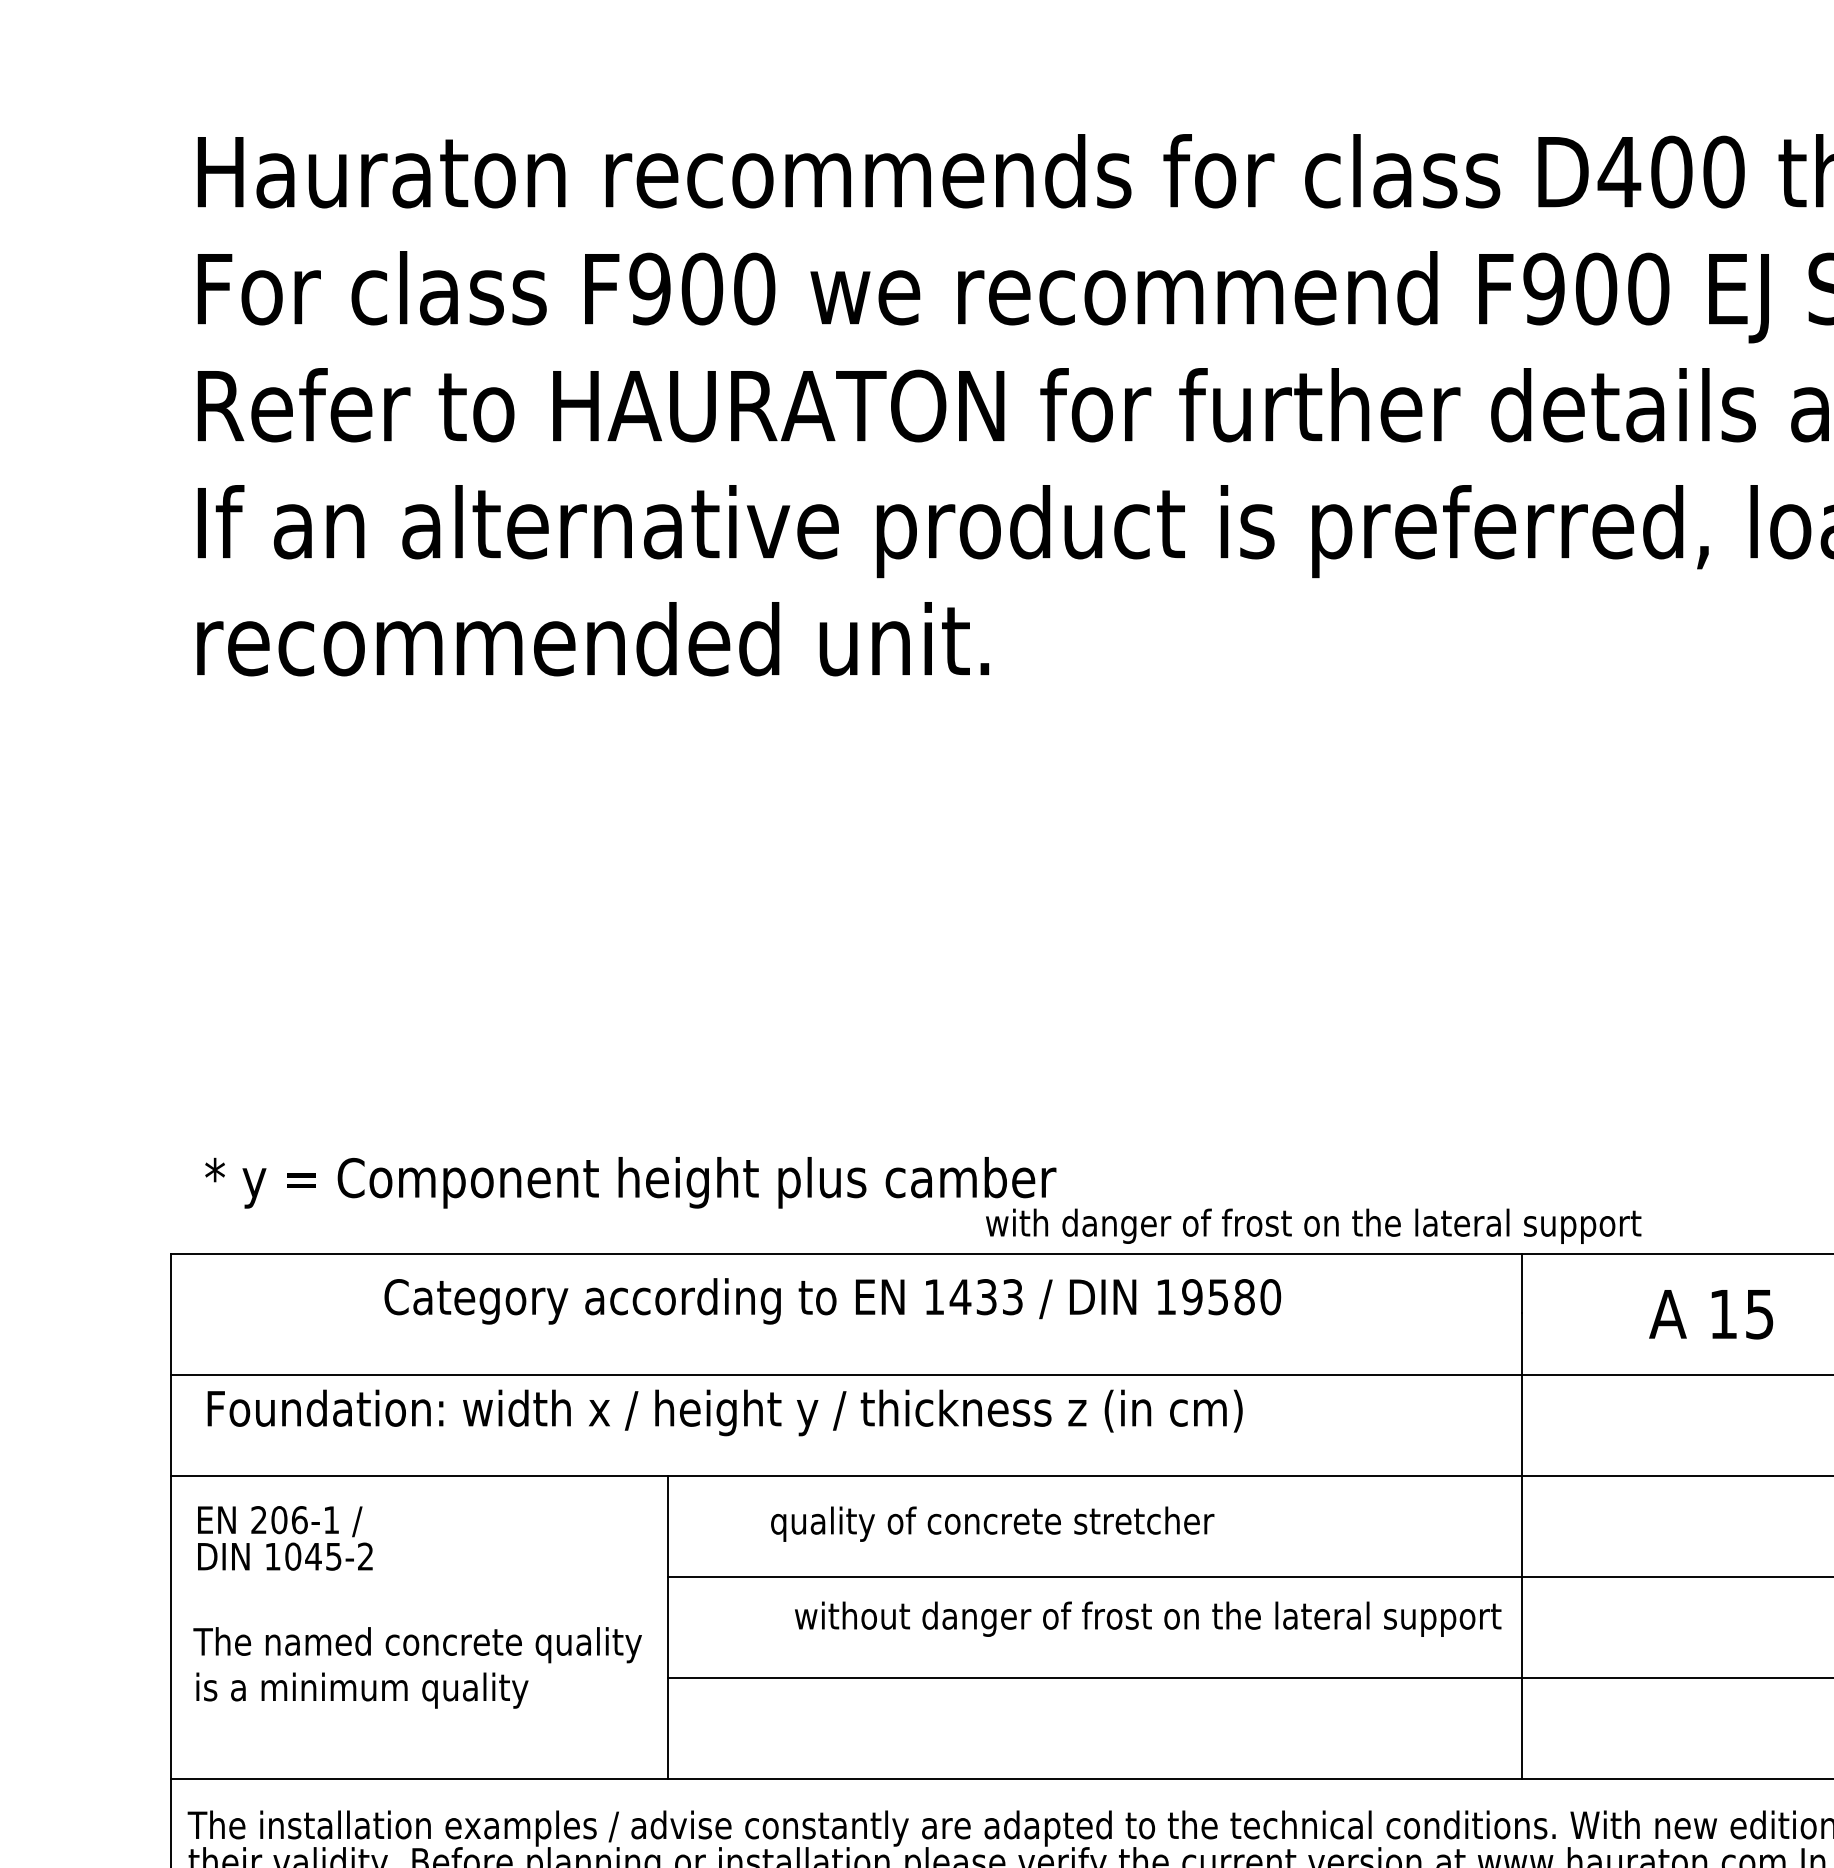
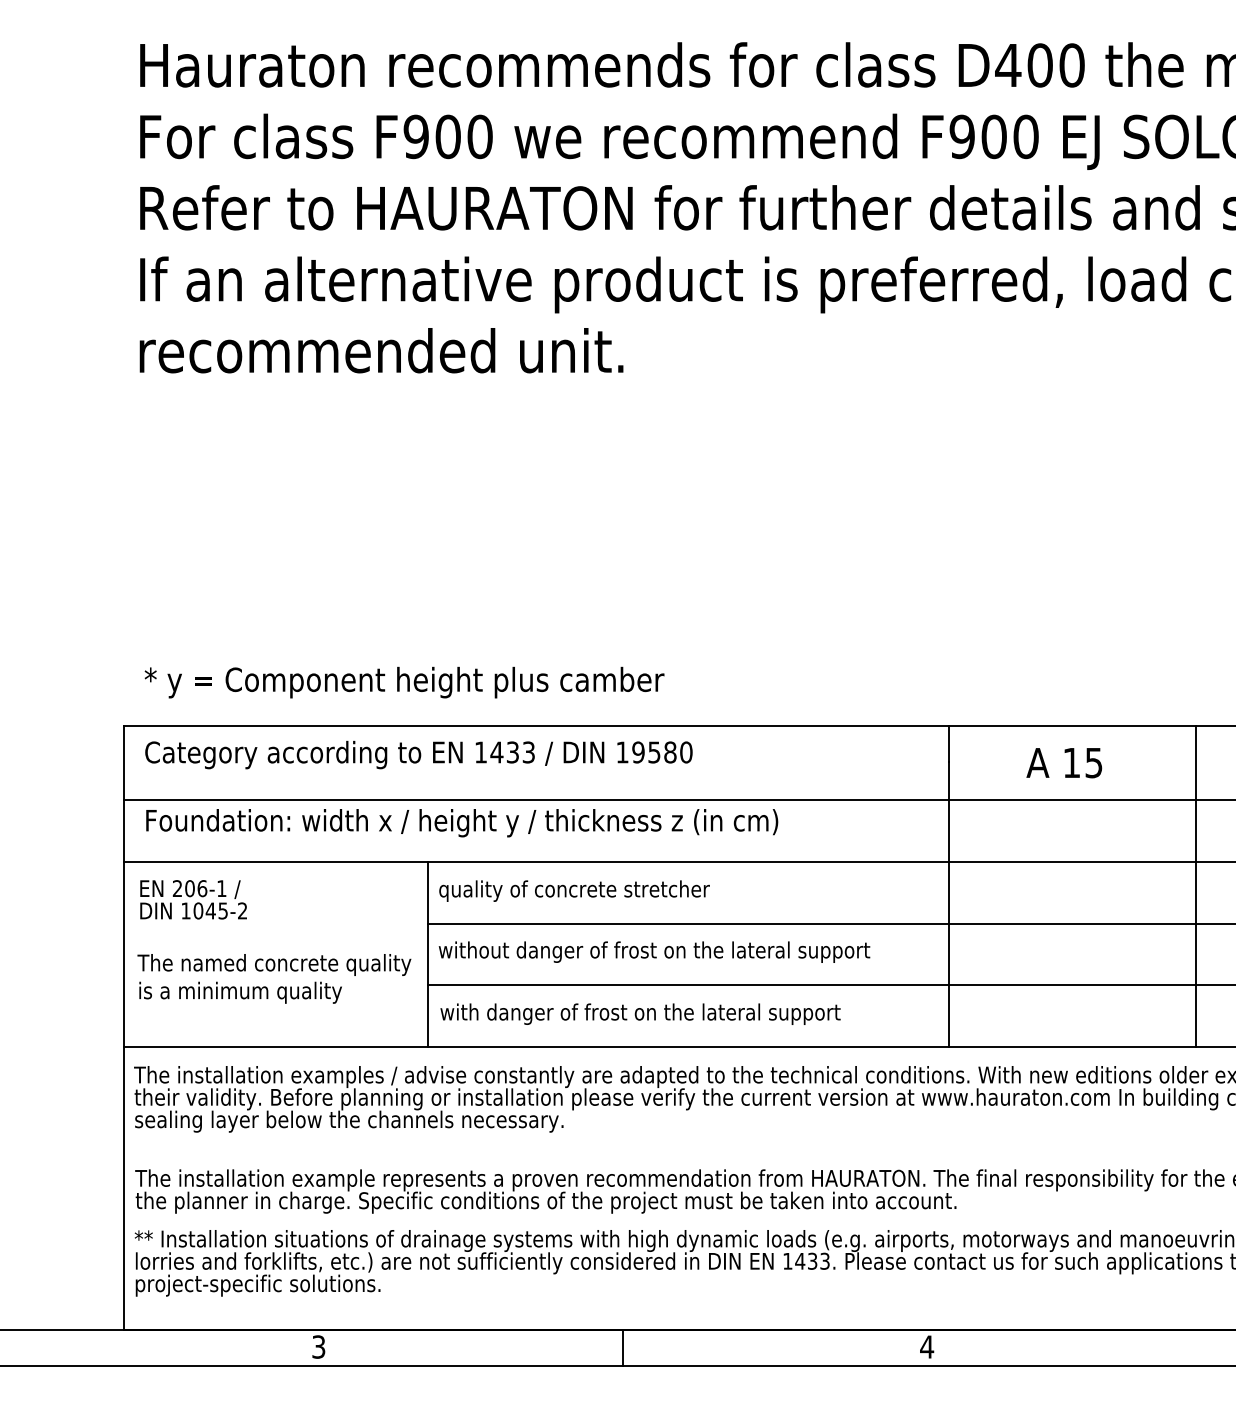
text: (1313, 1225) -> (640, 1013), moved
text: (832, 1300) -> (418, 754), moved
text: (992, 1523) -> (574, 890), moved
text: (1148, 1618) -> (654, 951), moved

